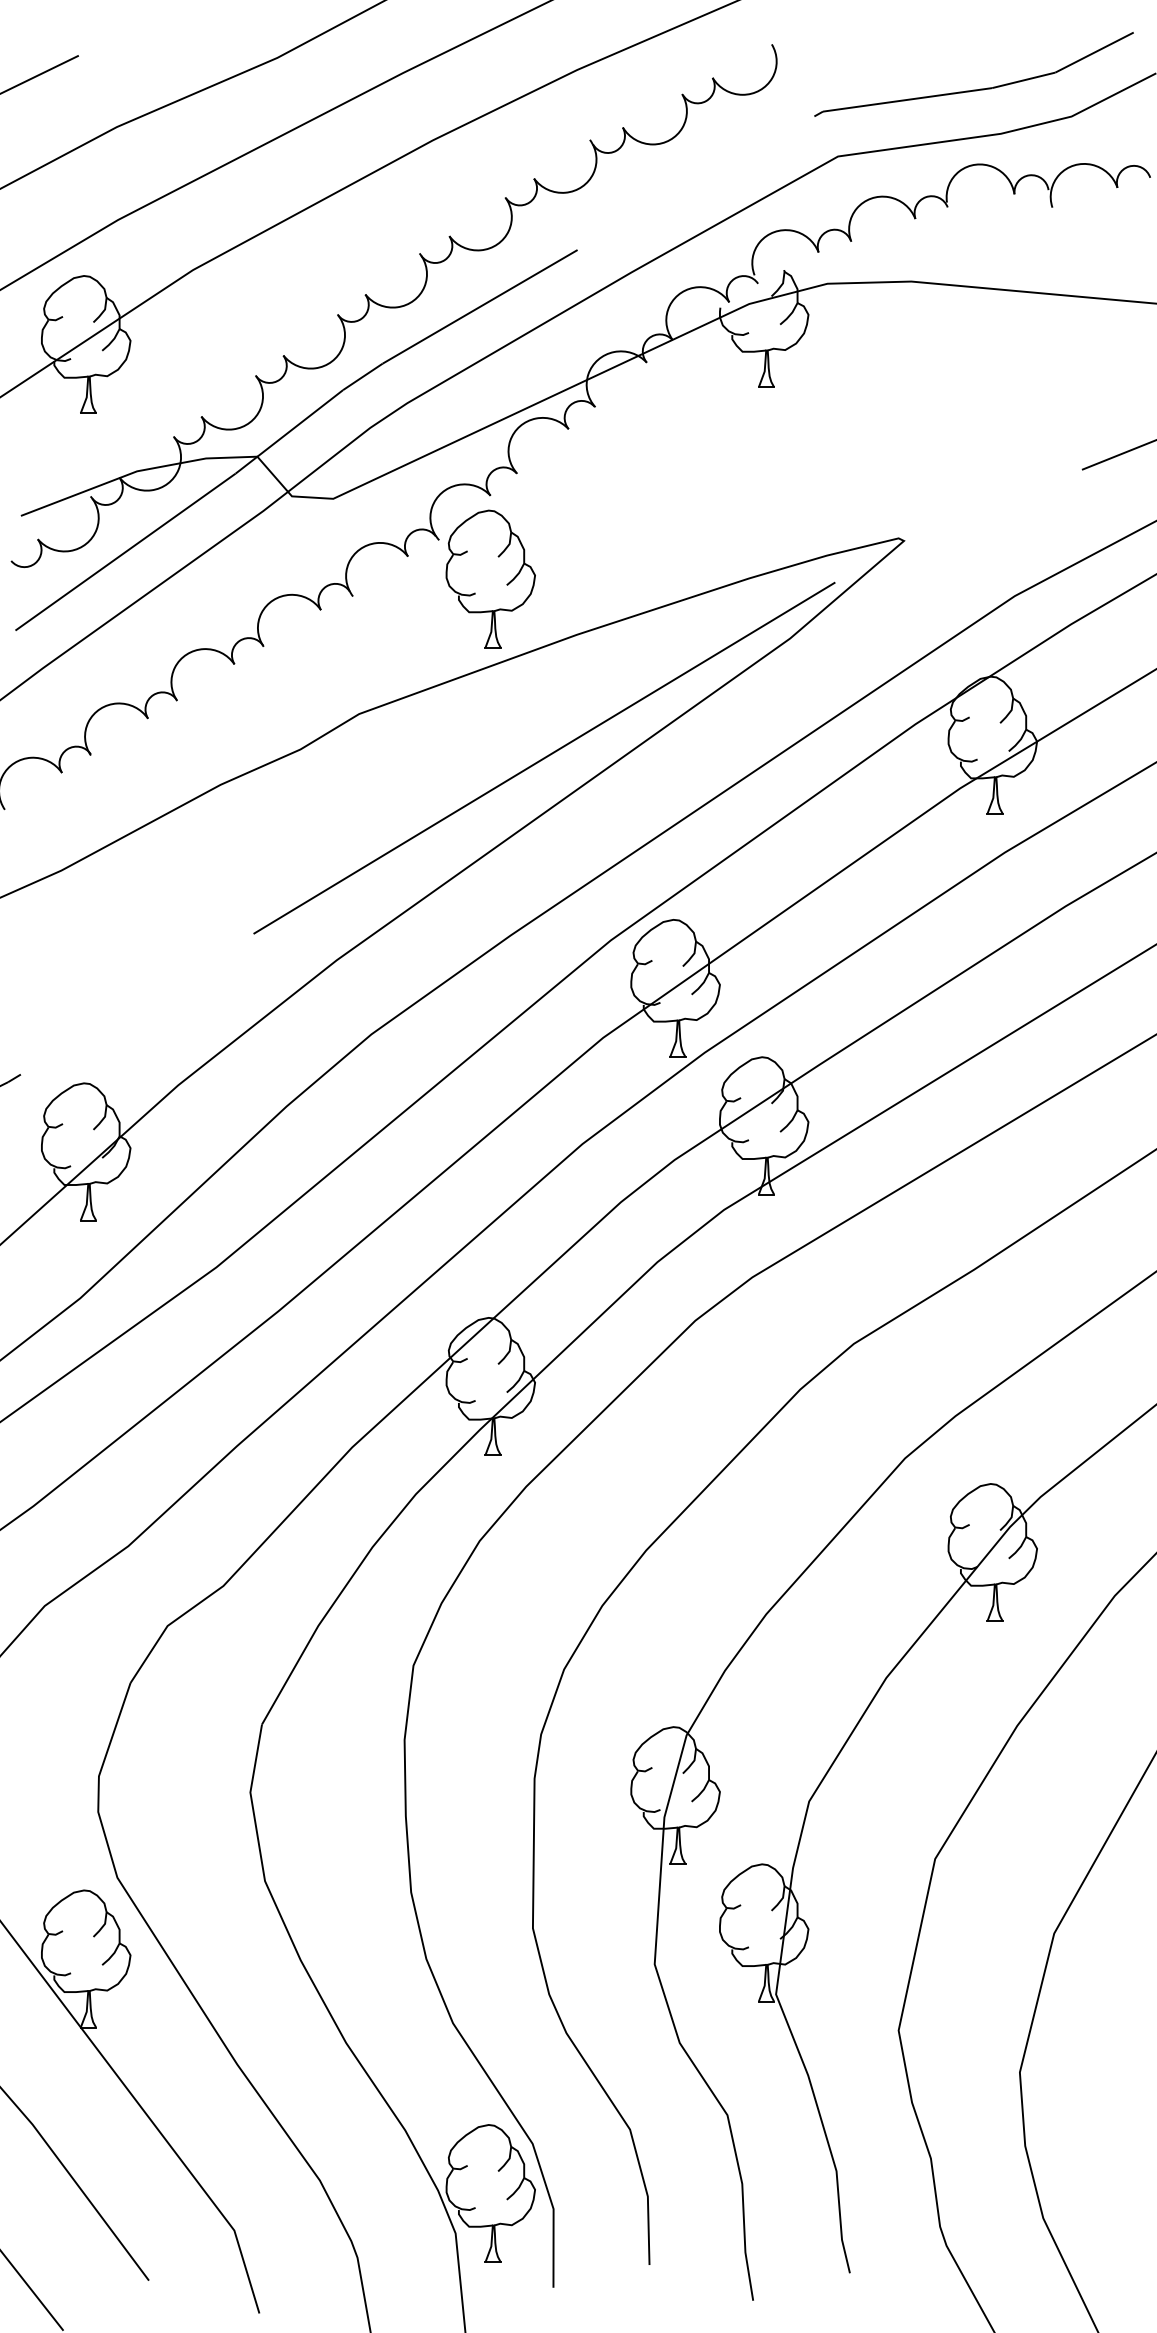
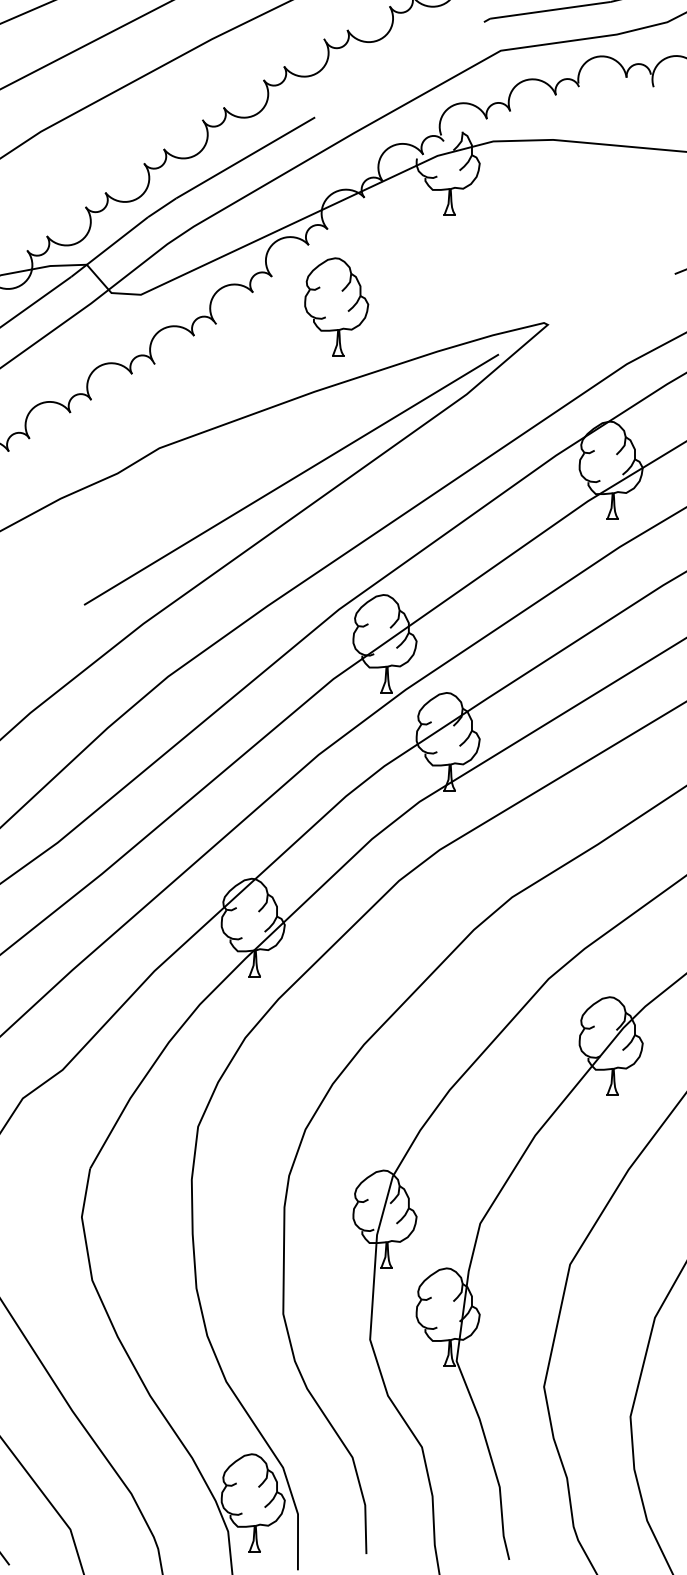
part: (490, 578) -> (336, 306), moved

